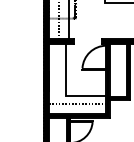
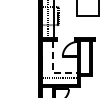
line: (65, 91) -> (52, 70), solid -> dashed

